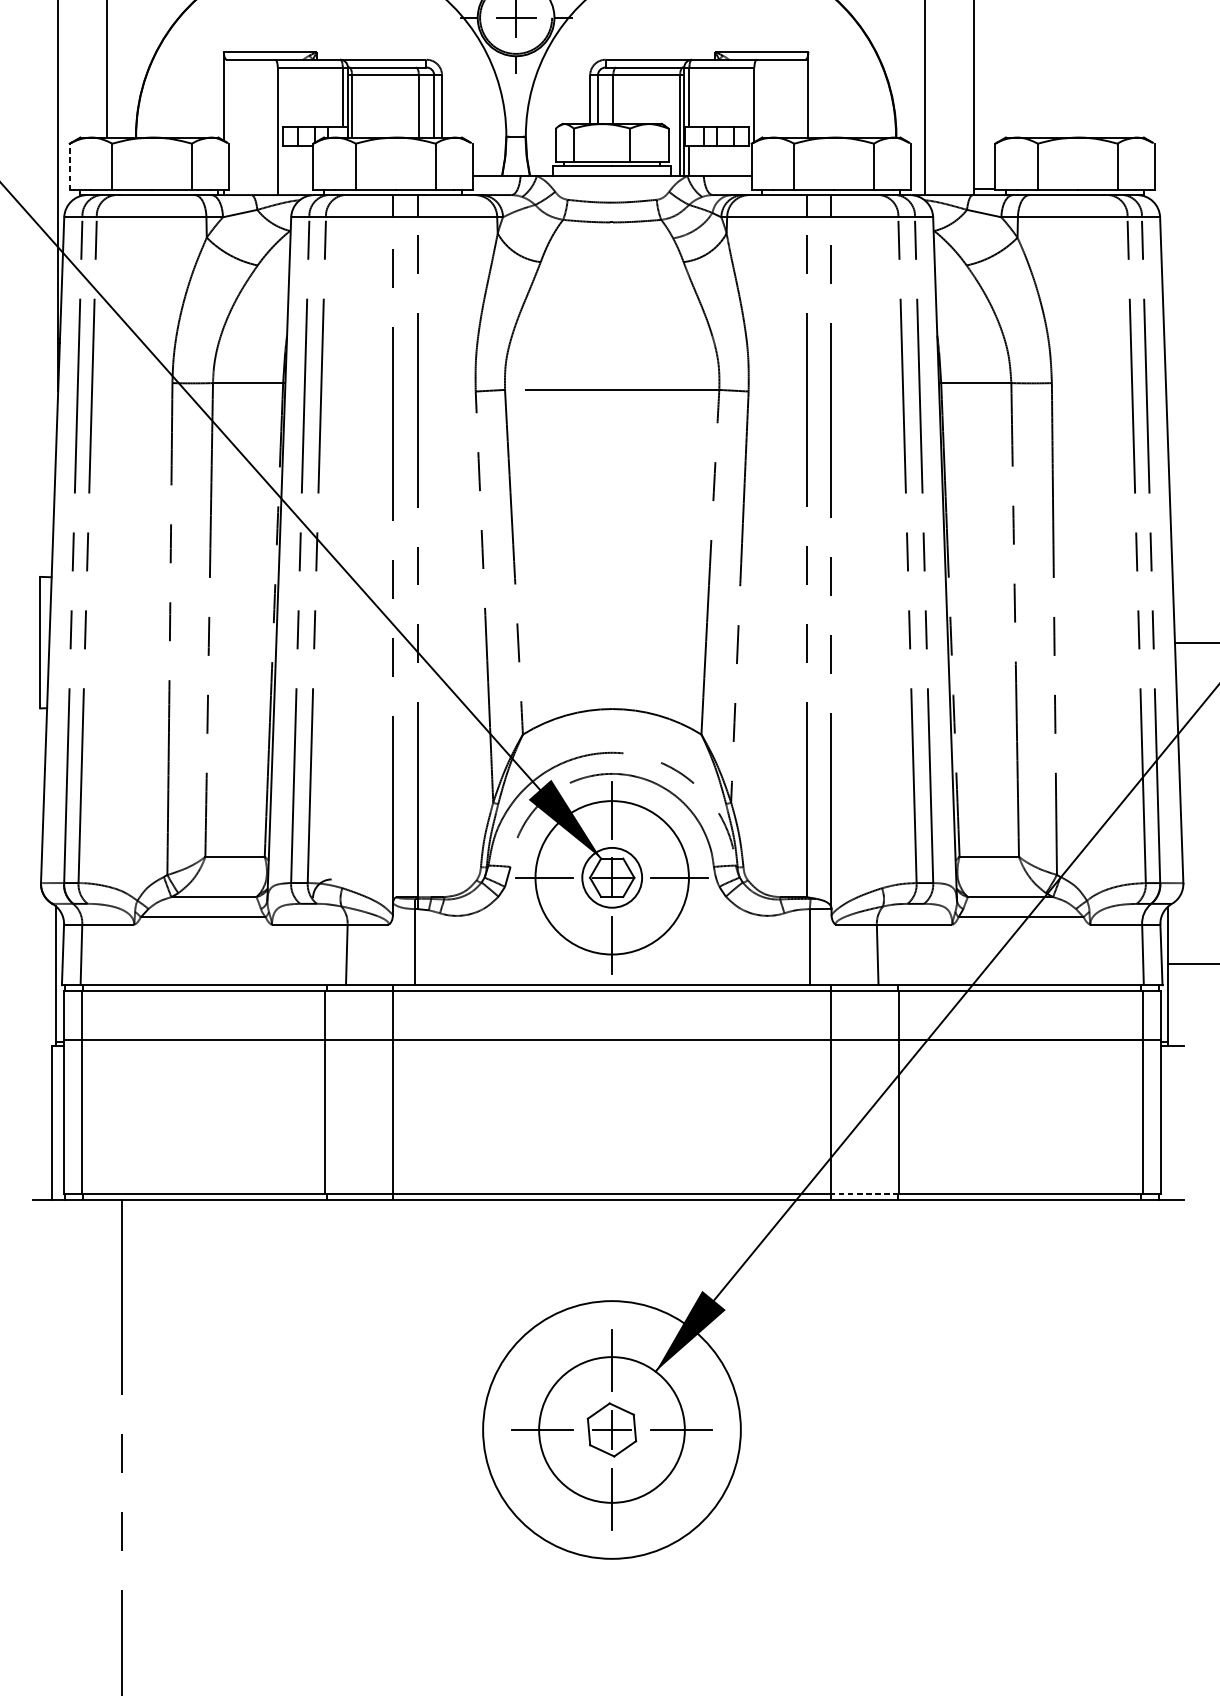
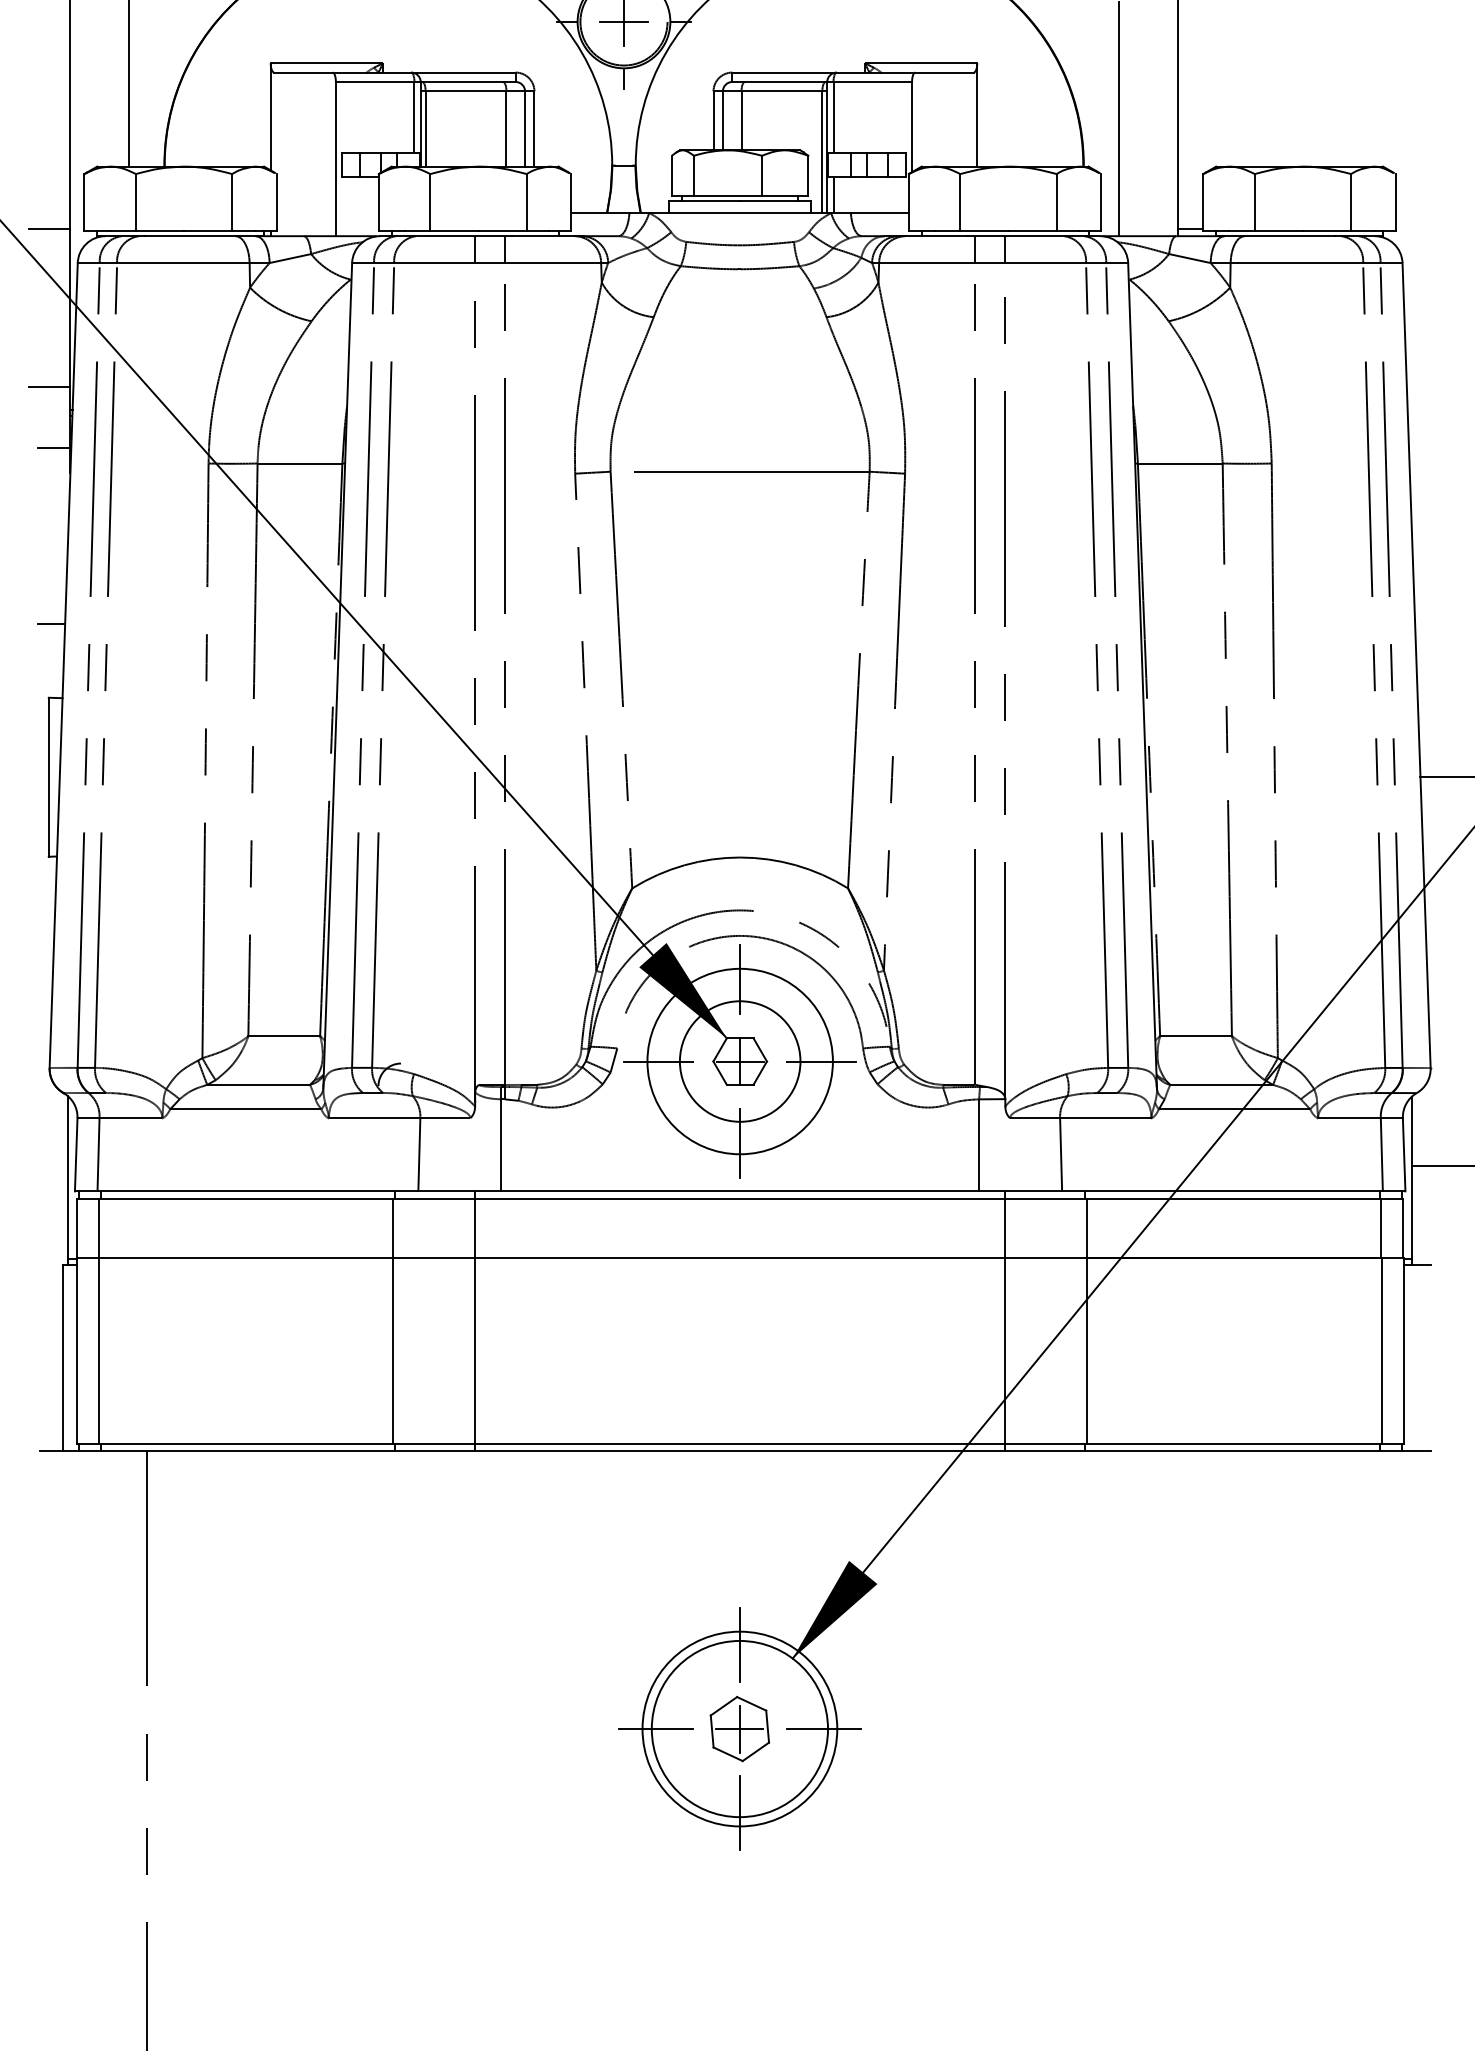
line: (69, 166) -> (84, 201), dashed -> solid
line: (40, 188) -> (49, 228), added
line: (40, 319) -> (49, 386), added
line: (44, 370) -> (53, 448), added
line: (42, 516) -> (51, 624), added
circle: (611, 877) -> (739, 1061), size x1.67
line: (864, 1193) -> (1045, 1443), dashed -> solid
circle: (611, 1429) -> (739, 1728), size x0.62

